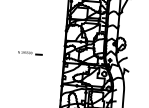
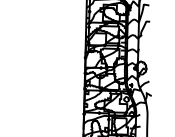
part: (29, 53) -> (49, 82), removed

